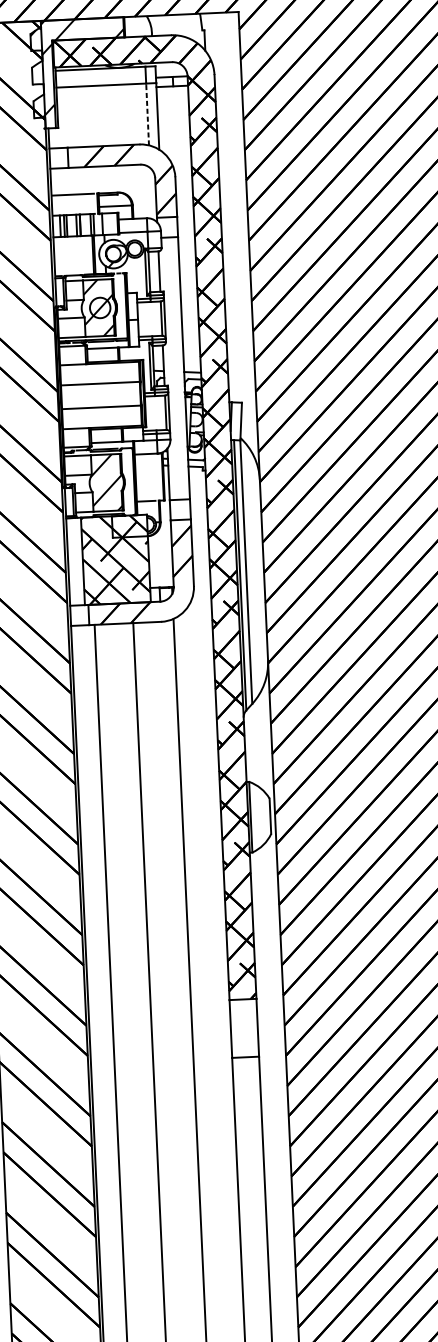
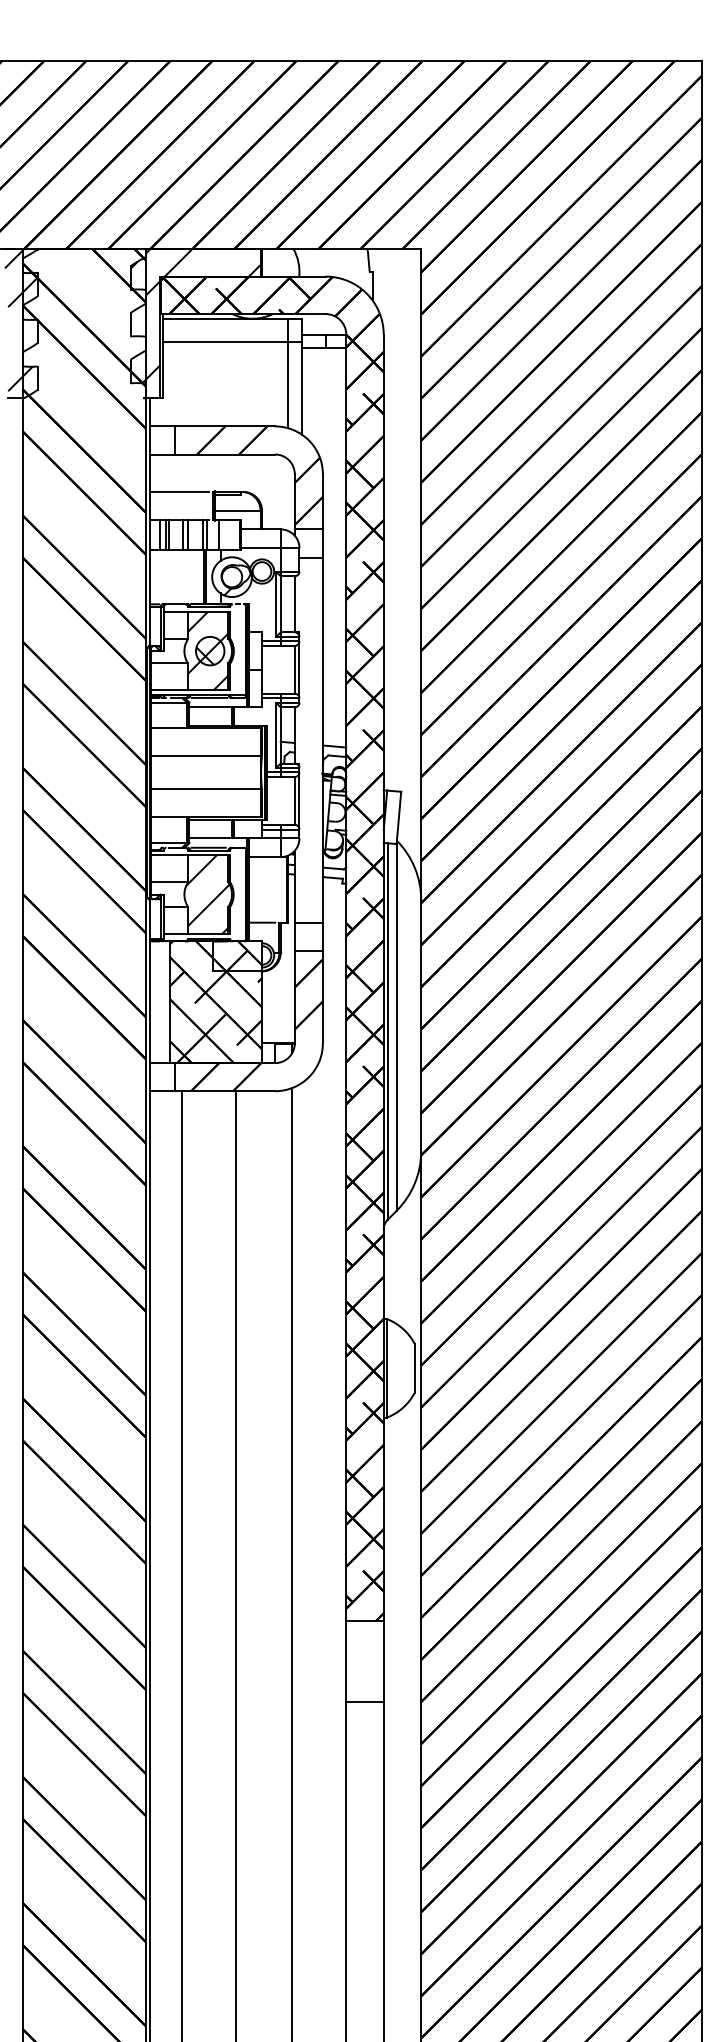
line: (147, 113) -> (288, 384), dashed -> solid
hatch: (96, 311) -> (204, 655), added

